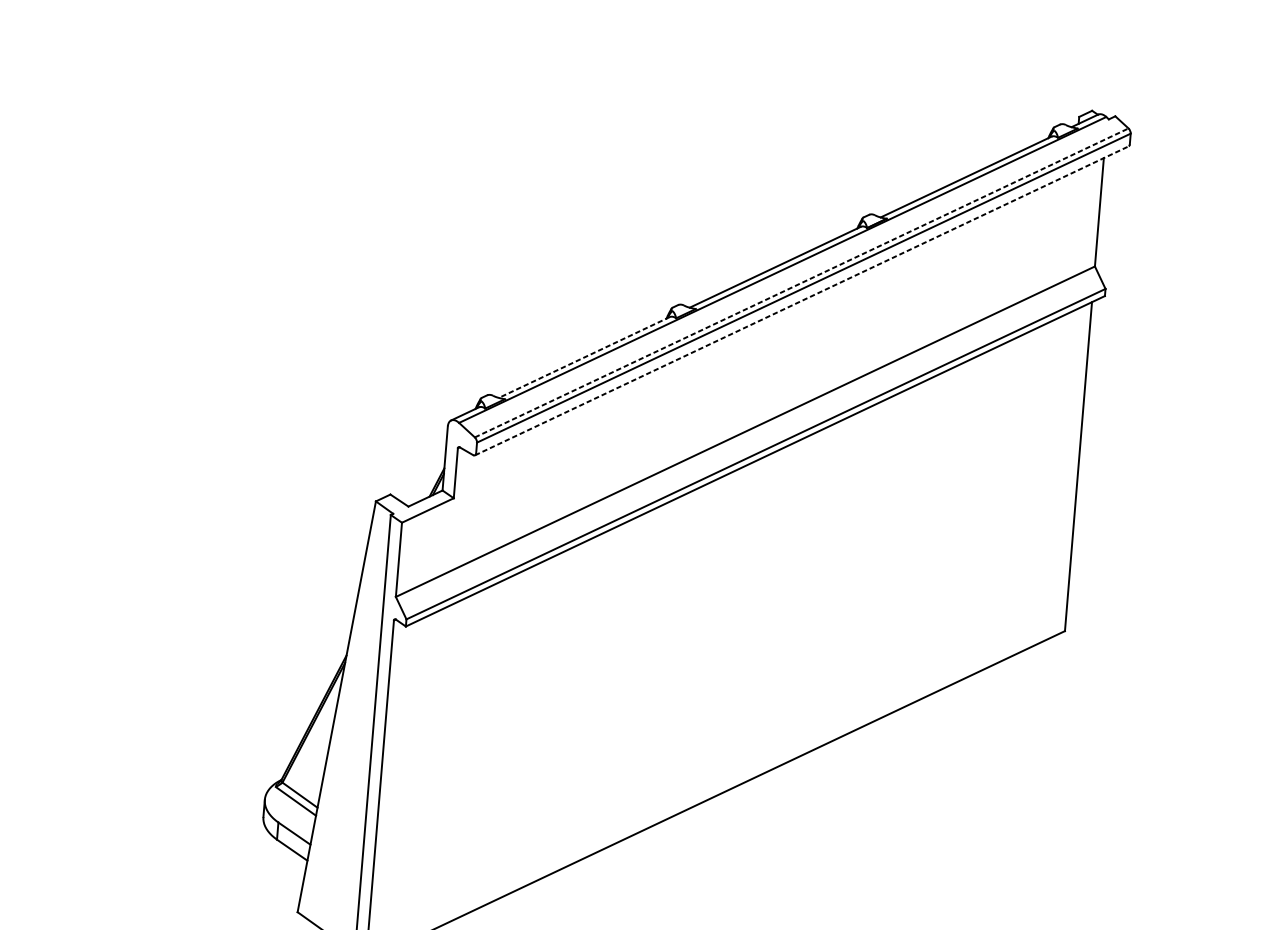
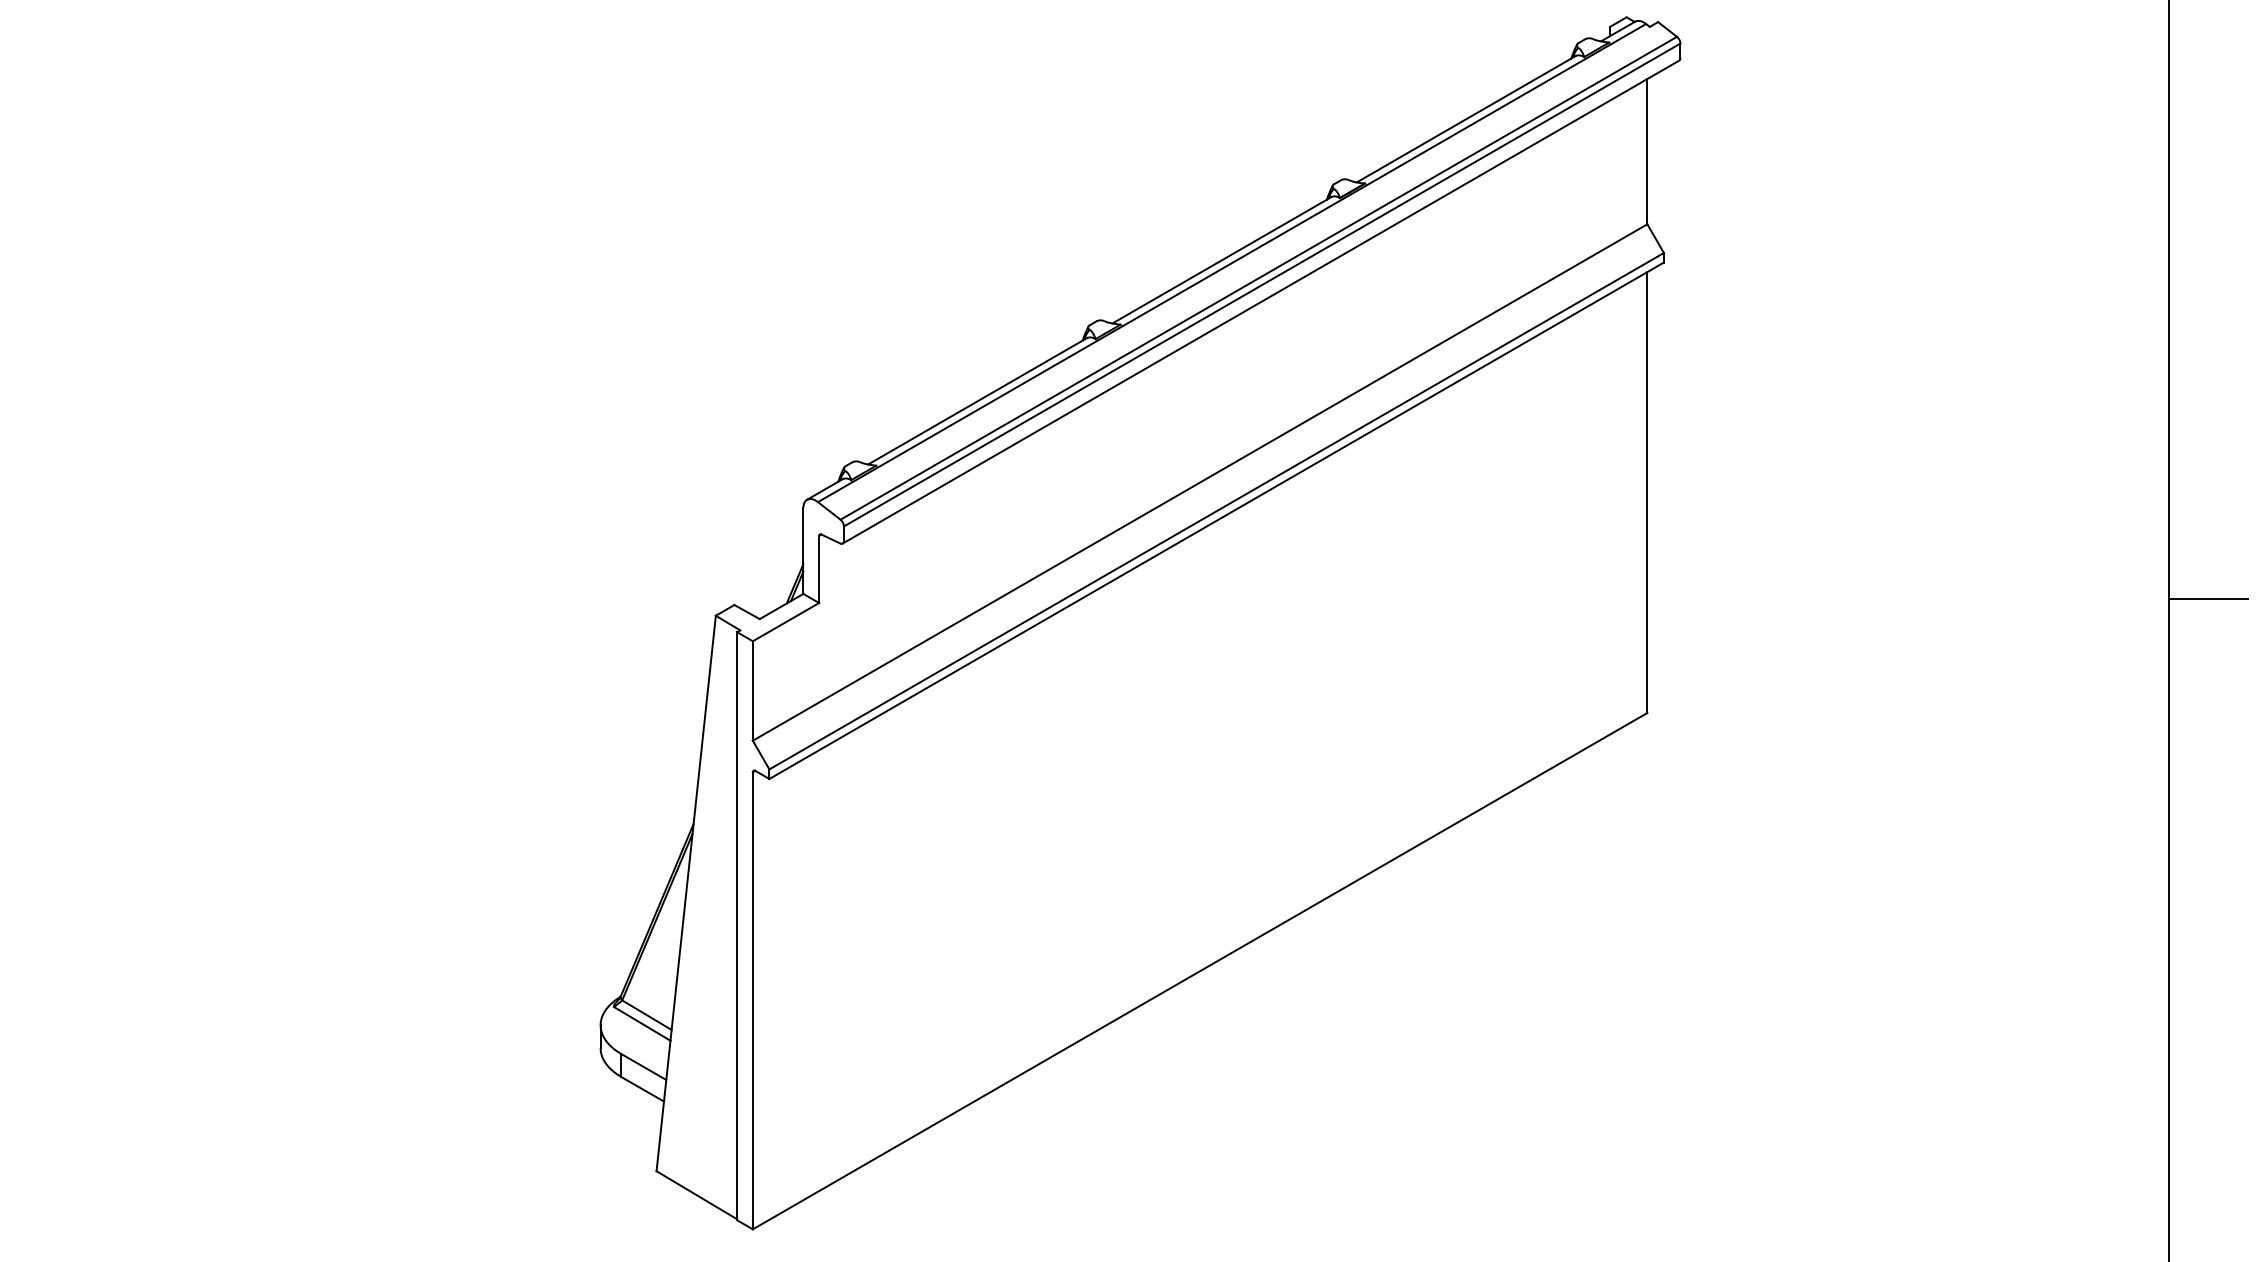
line: (801, 283) -> (1258, 278), dashed -> solid
line: (801, 301) -> (1260, 302), dashed -> solid
line: (584, 357) -> (977, 401), dashed -> solid

